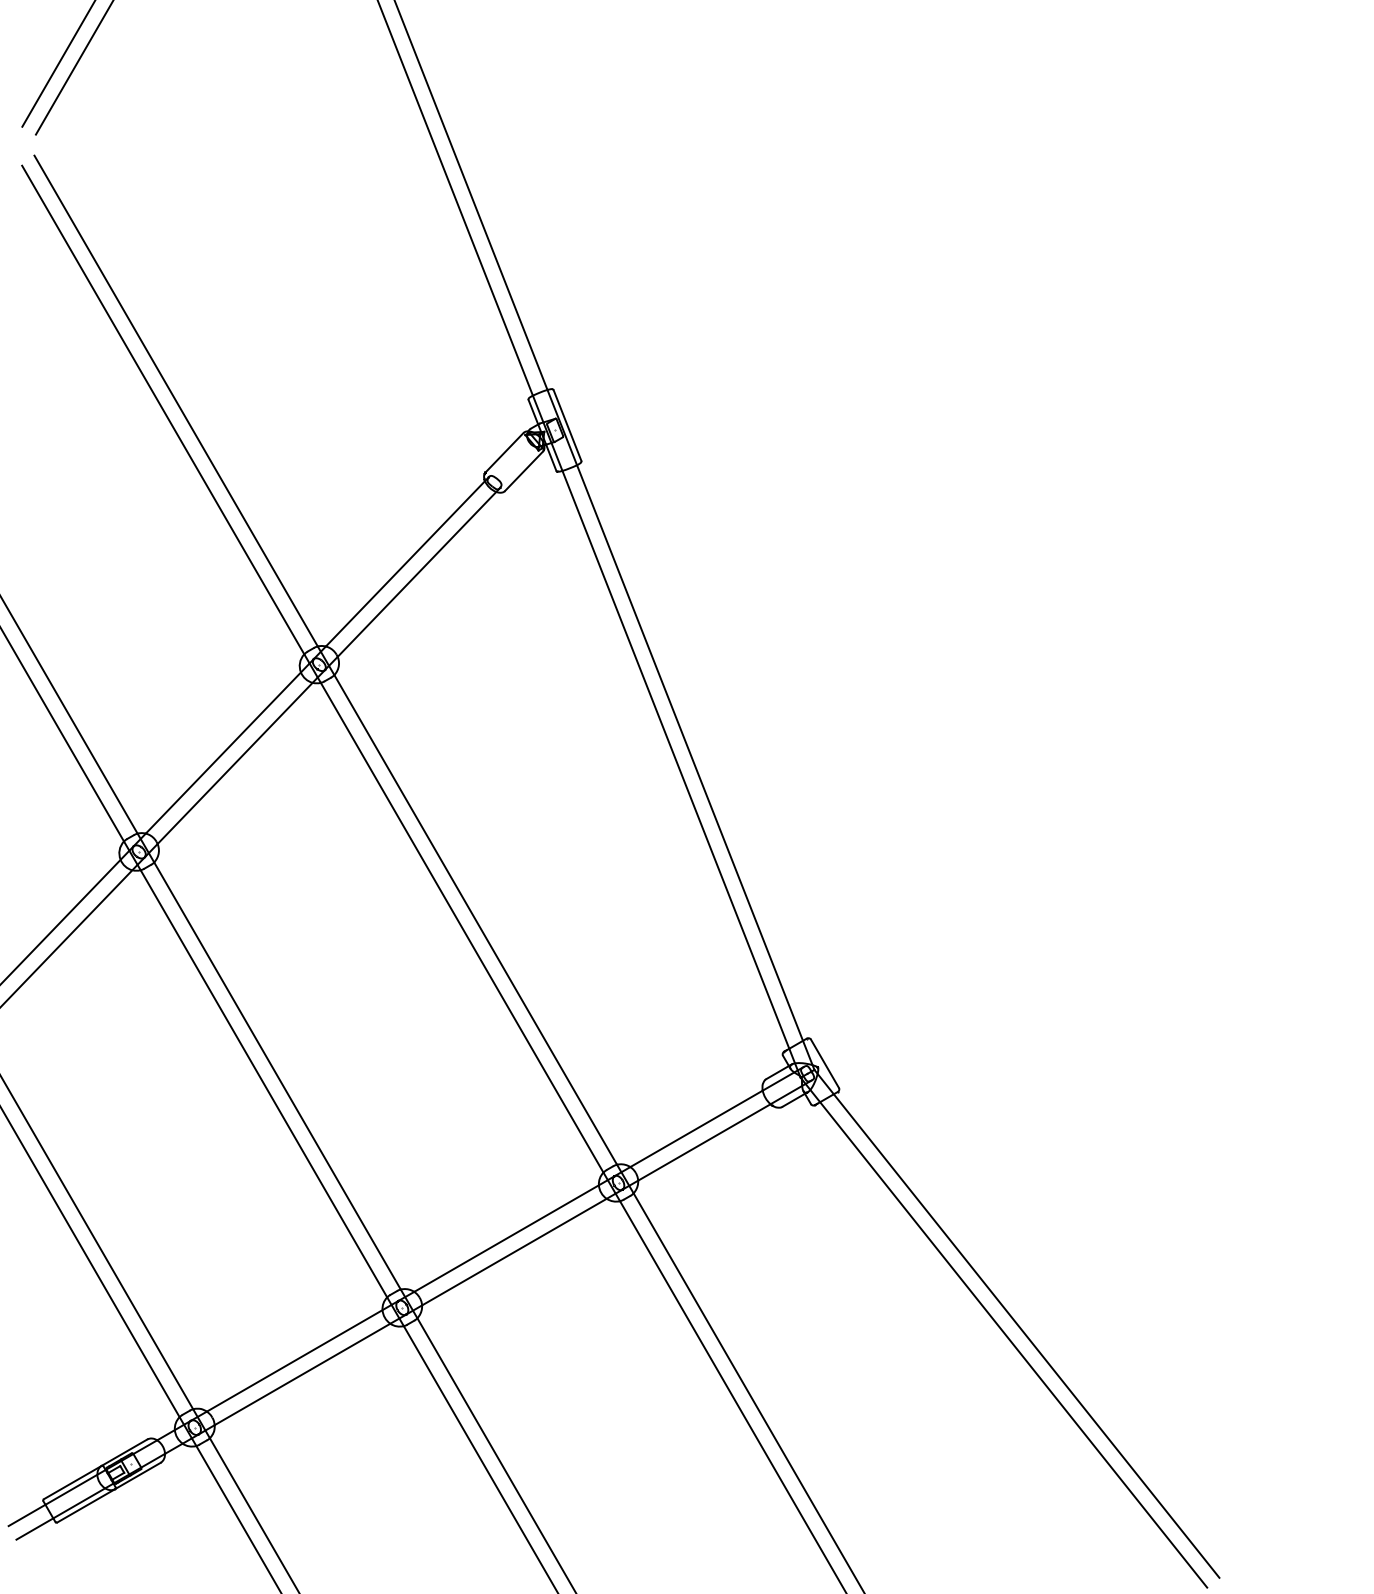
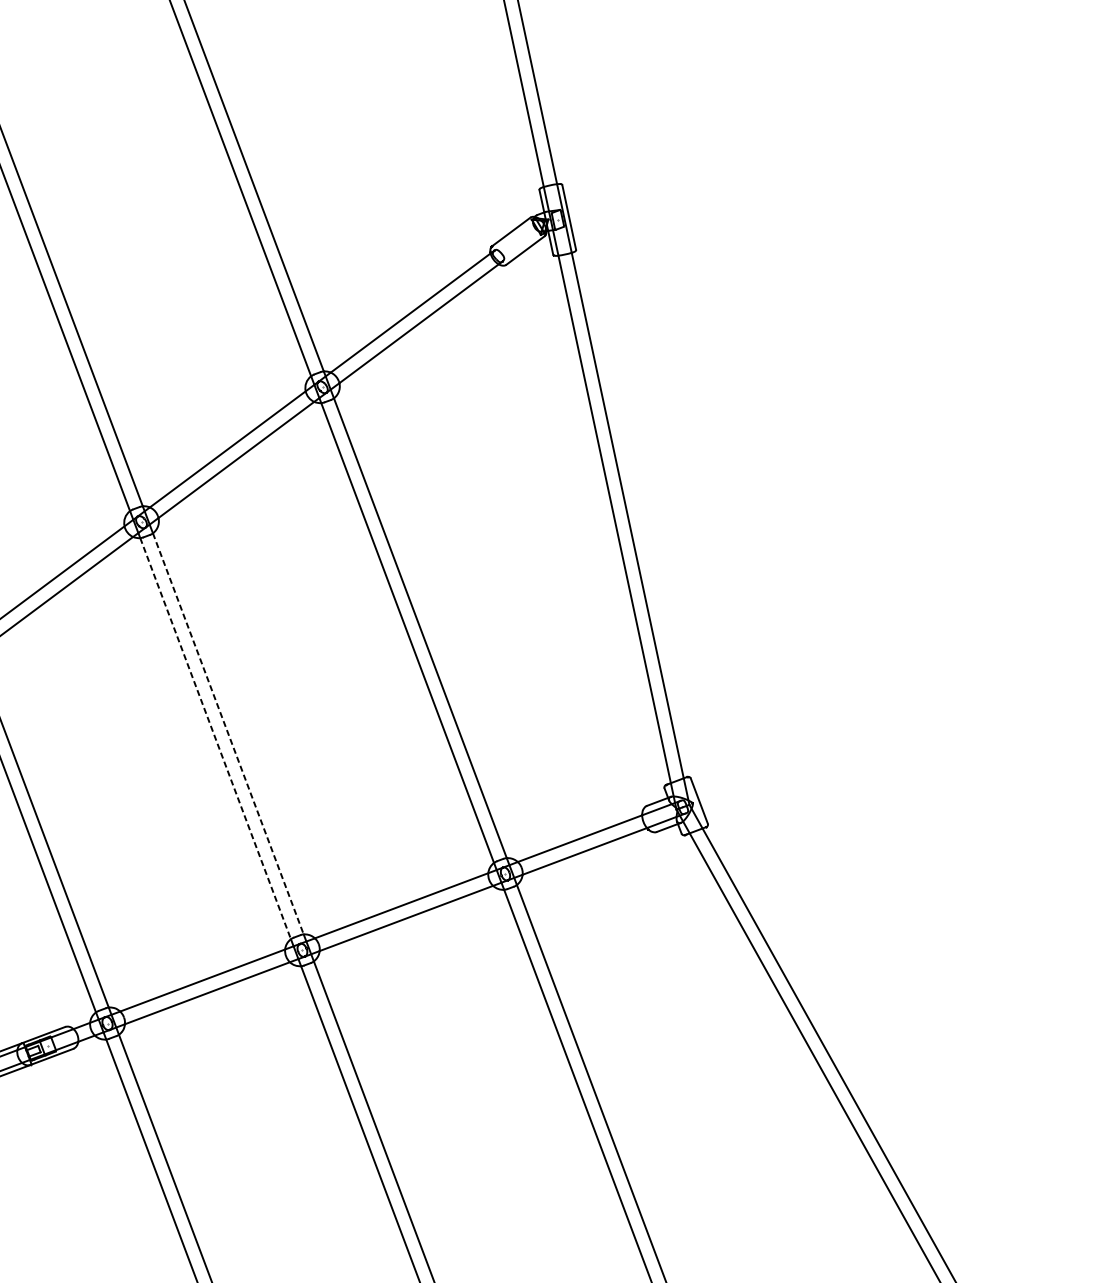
line: (277, 1075) -> (228, 733), solid -> dashed
line: (263, 1083) -> (215, 738), solid -> dashed

